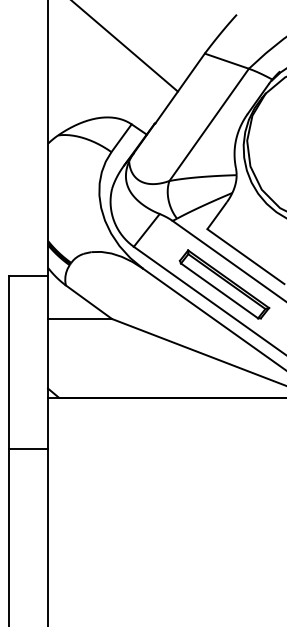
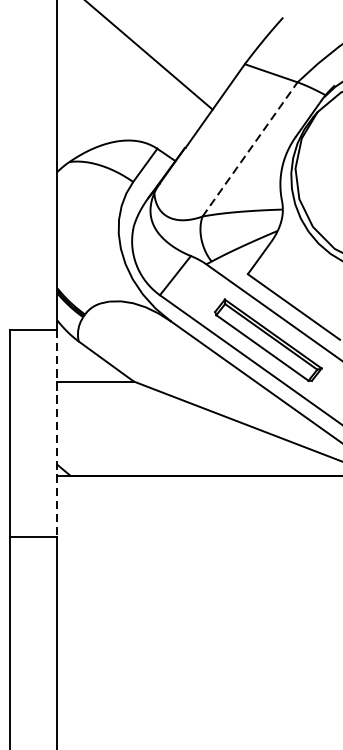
line: (209, 124) -> (250, 148), solid -> dashed
line: (48, 362) -> (57, 433), solid -> dashed

